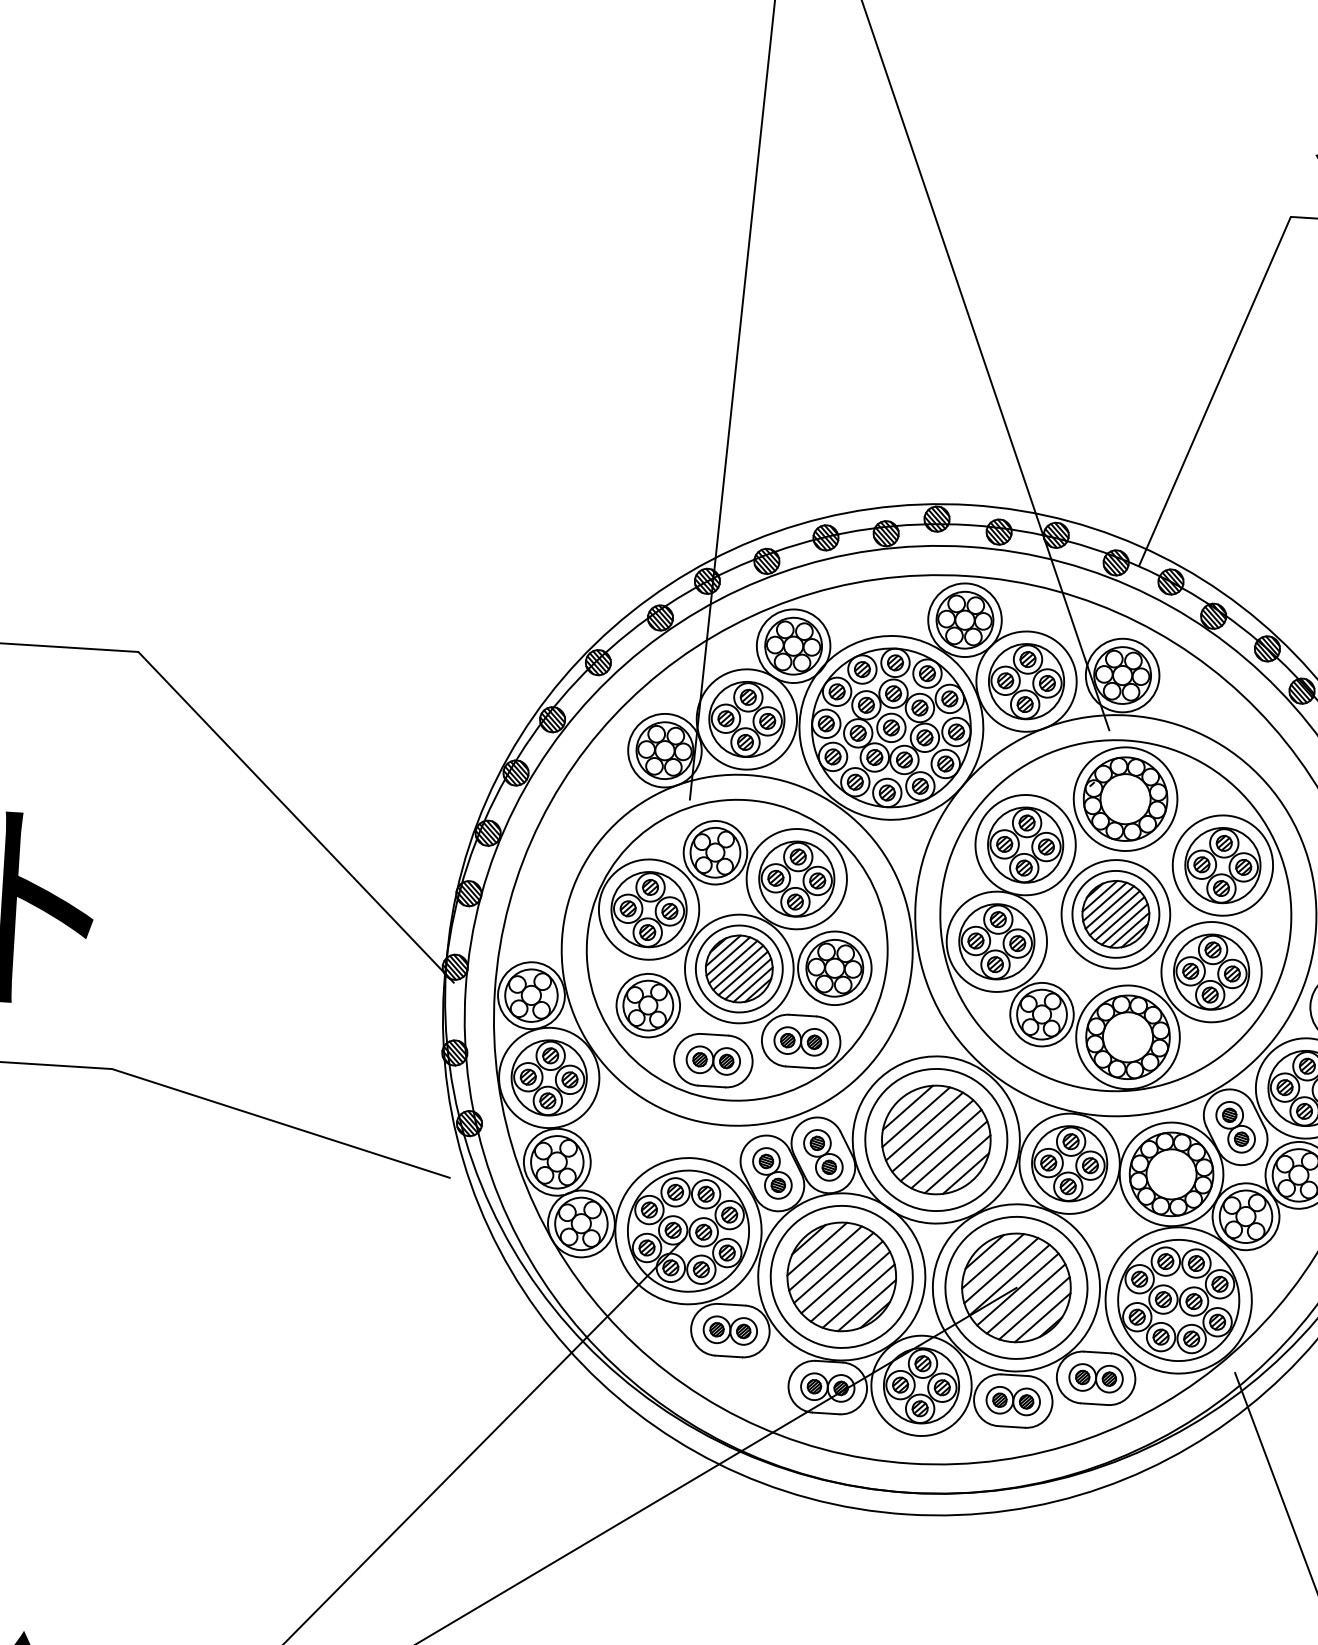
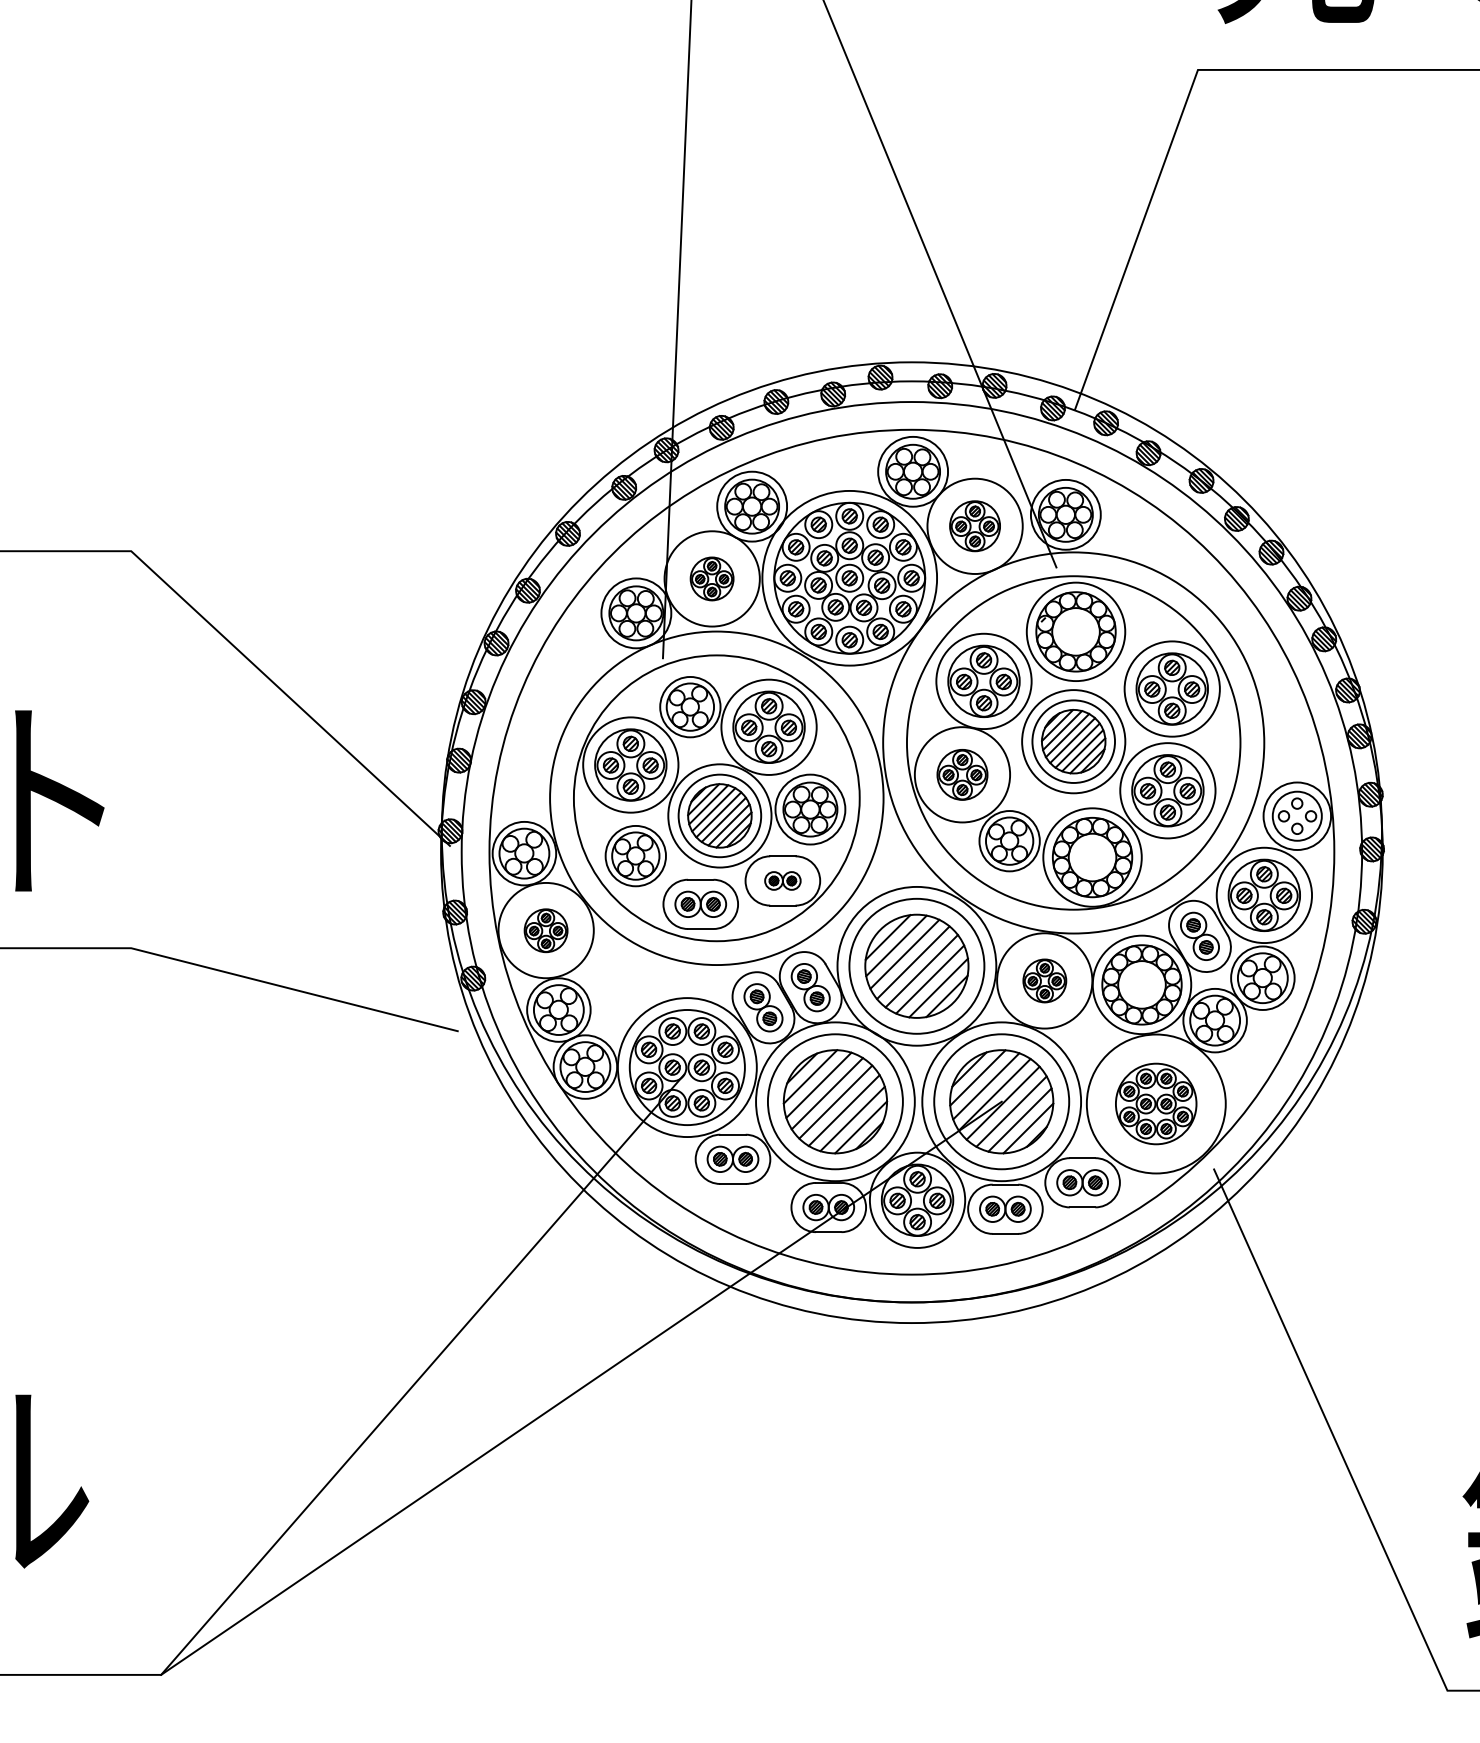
part: (1025, 680) -> (974, 525), size x0.7
part: (746, 719) -> (711, 578), size x0.6
part: (996, 941) -> (962, 774), size x0.7
part: (800, 1040) -> (782, 880), size x0.7
part: (548, 1077) -> (545, 930), size x0.6
part: (1069, 1163) -> (1044, 980), size x0.6
part: (1177, 1299) -> (1155, 1103), size x0.7

